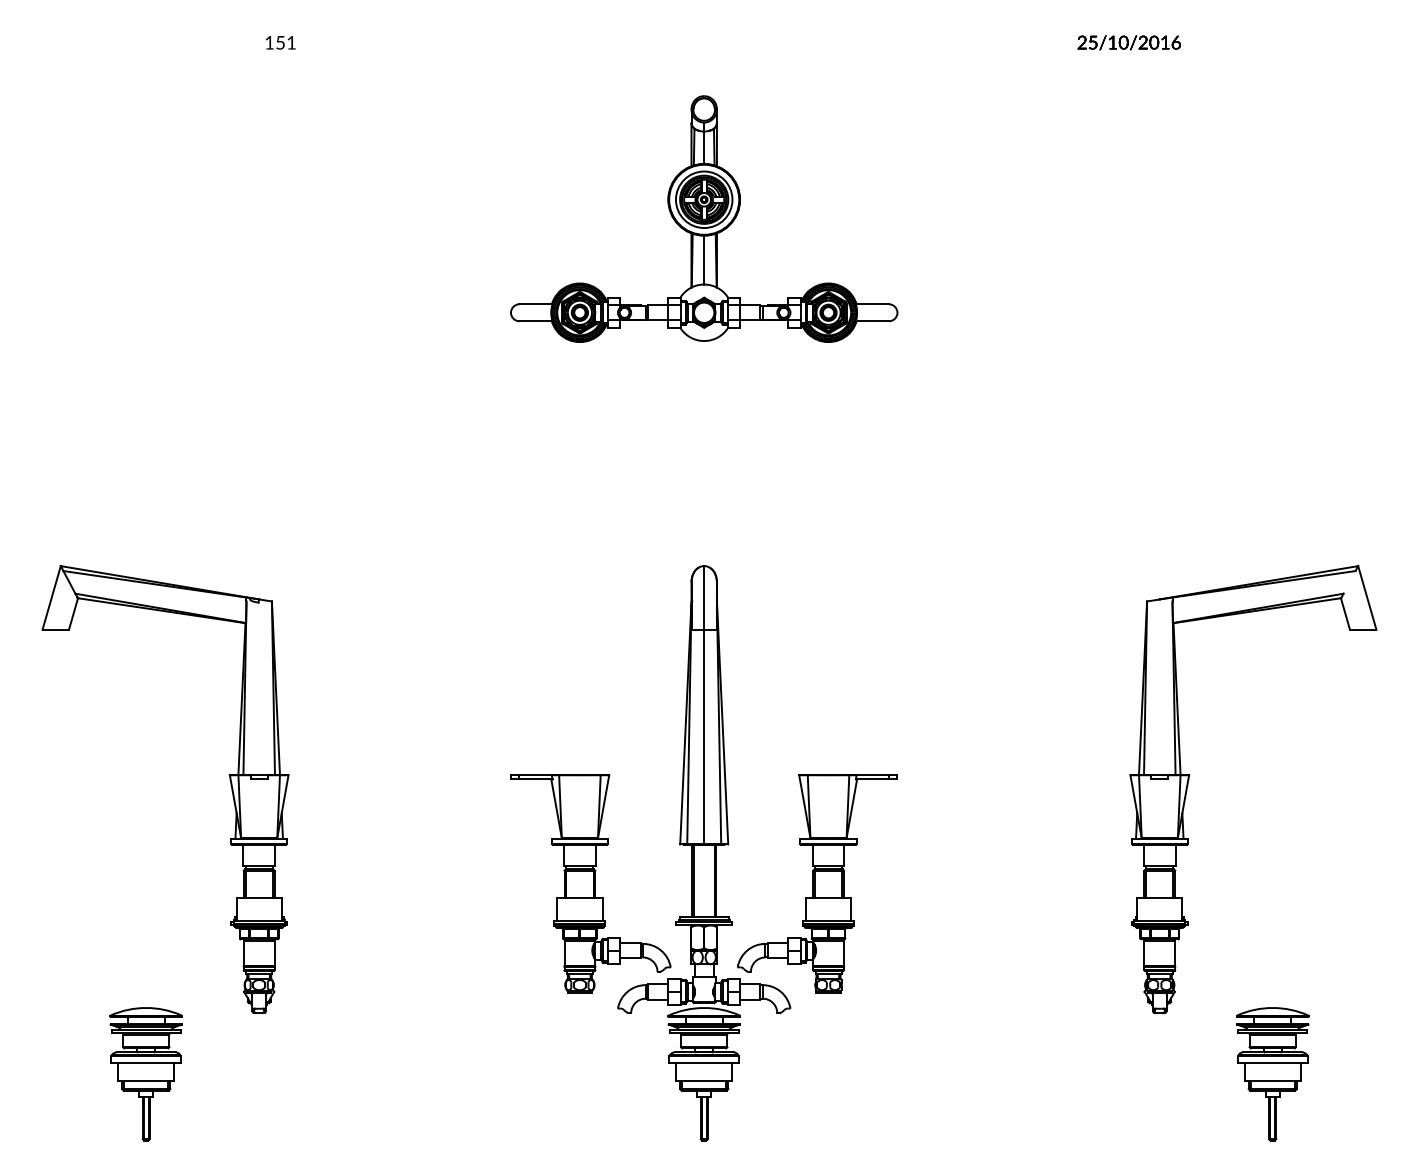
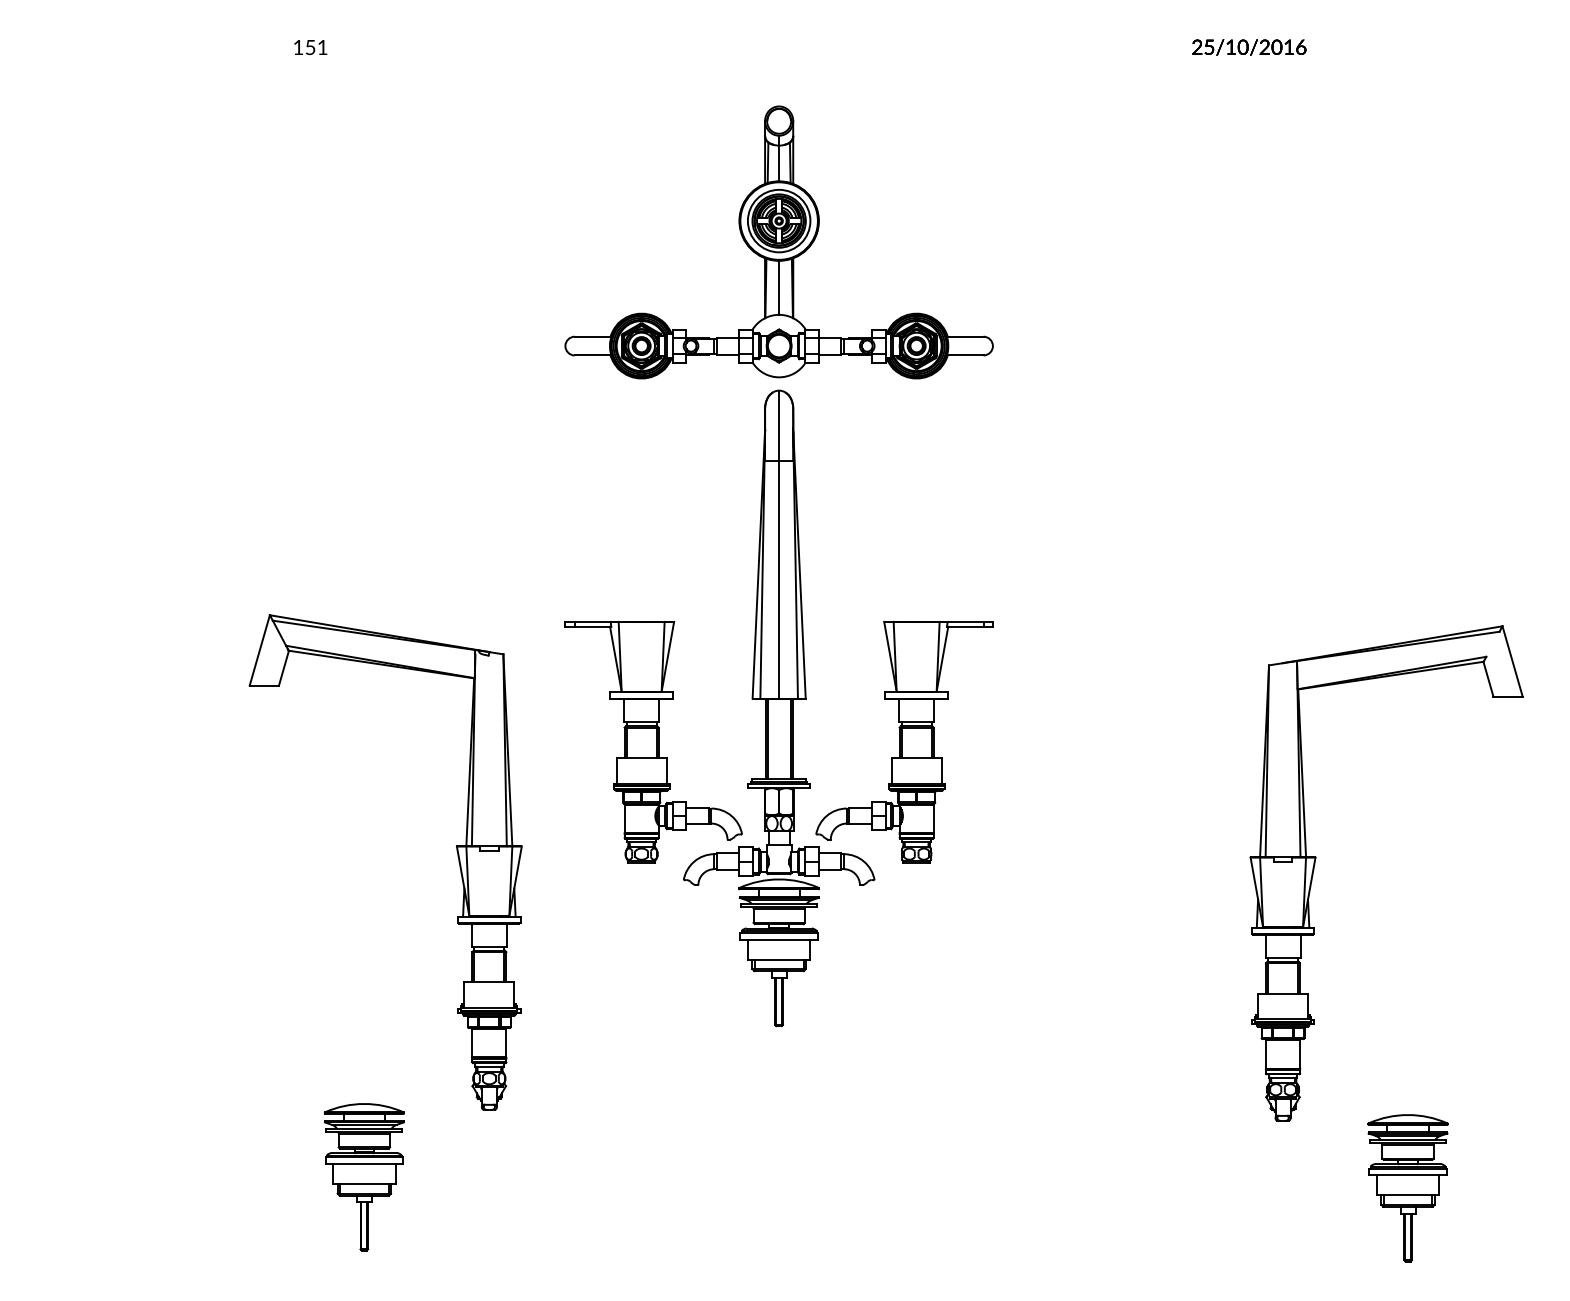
part: (230, 844) -> (457, 923), moved
part: (703, 853) -> (778, 708), moved

